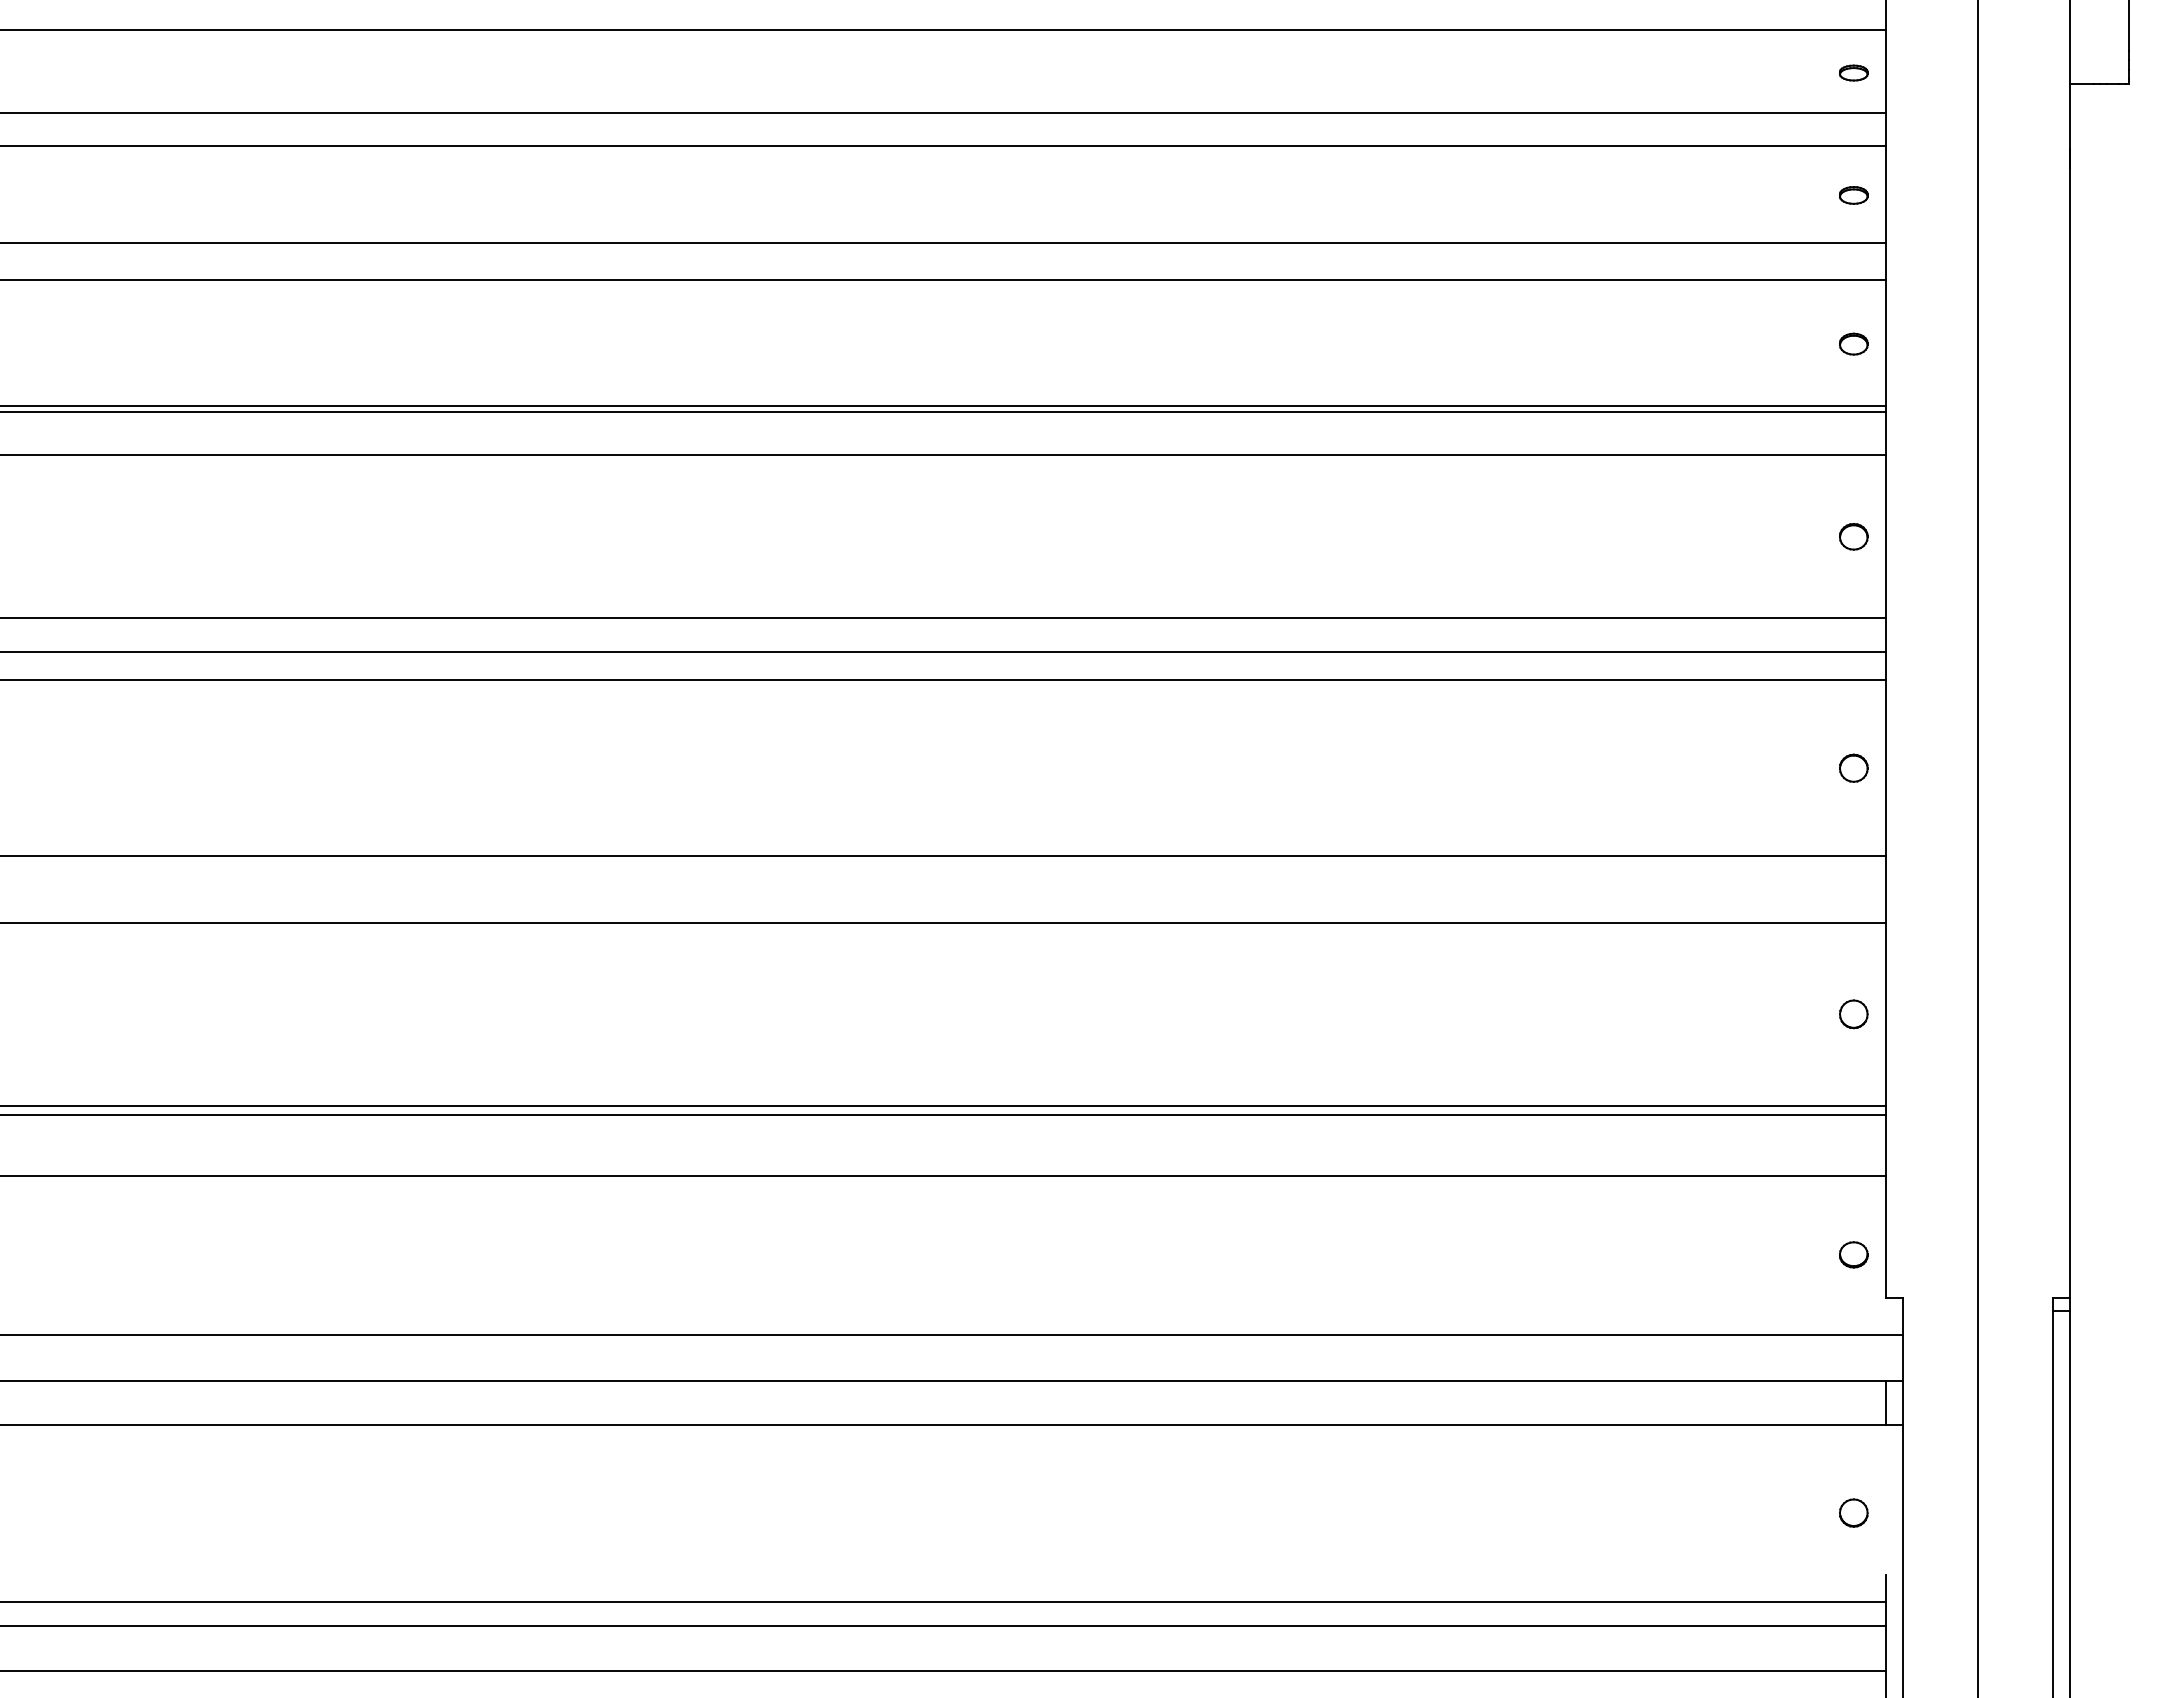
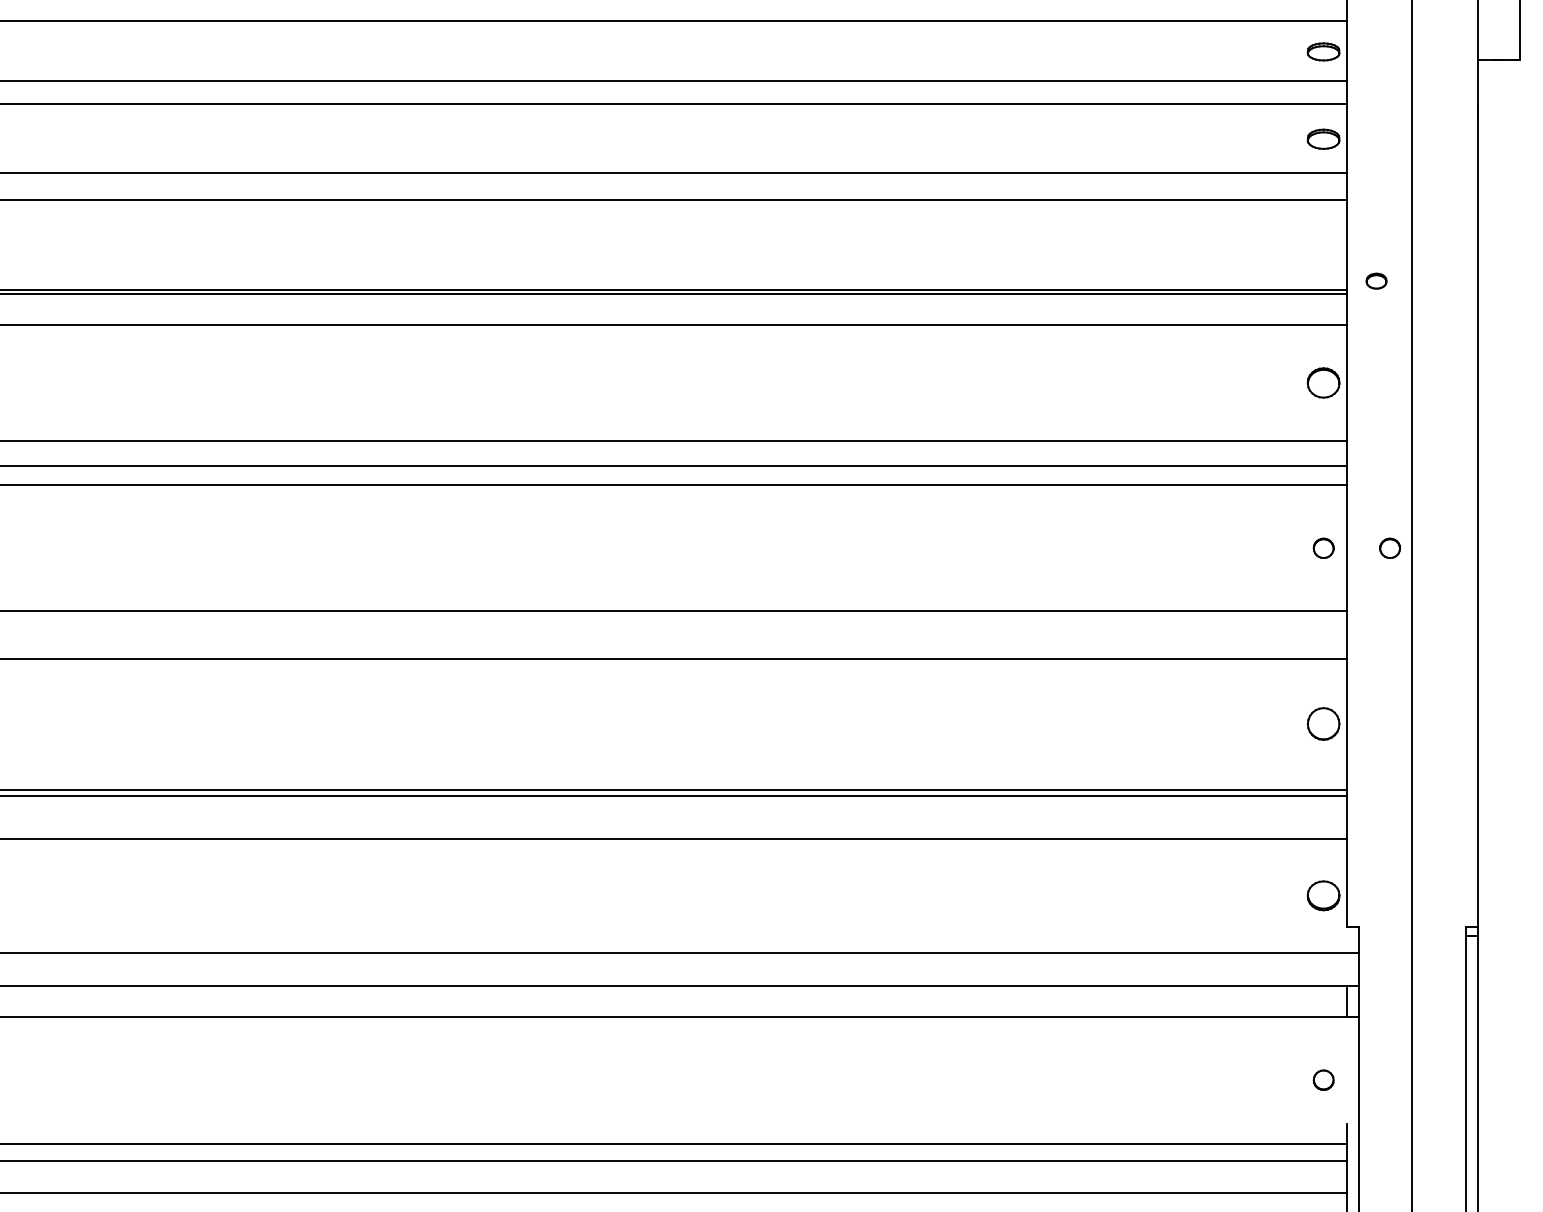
part: (1853, 72) -> (1323, 51), size x1.6
part: (1853, 195) -> (1323, 139), size x1.6
part: (1853, 343) -> (1376, 280), moved
part: (1853, 536) -> (1323, 382), size x1.6
part: (1946, 767) -> (1389, 547), added
part: (1853, 1014) -> (1323, 724), size x1.6
part: (1853, 1254) -> (1323, 895), size x1.6

